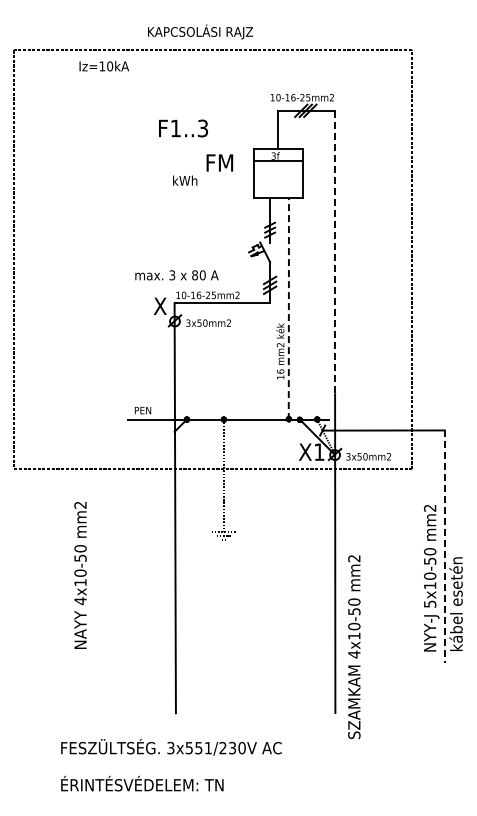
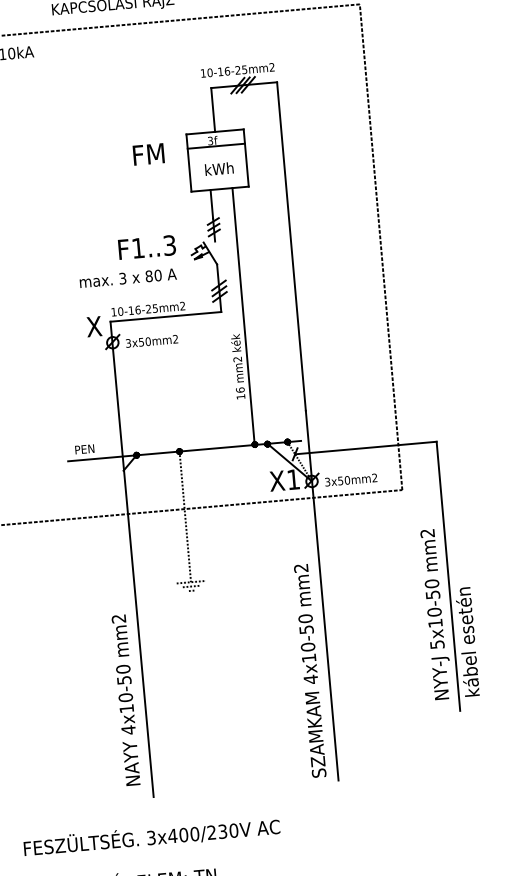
text: (183, 128) -> (147, 247), moved
text: (185, 180) -> (219, 168), moved
line: (335, 252) -> (291, 246), dashed -> solid
text: (176, 275) -> (127, 278), moved
line: (288, 308) -> (243, 316), dashed -> solid
line: (444, 547) -> (448, 577), dashed -> solid
text: (80, 575) -> (126, 700), moved
text: (354, 646) -> (310, 670), moved
text: (198, 748) -> (183, 835), 3x551/230V -> 3x400/230V

